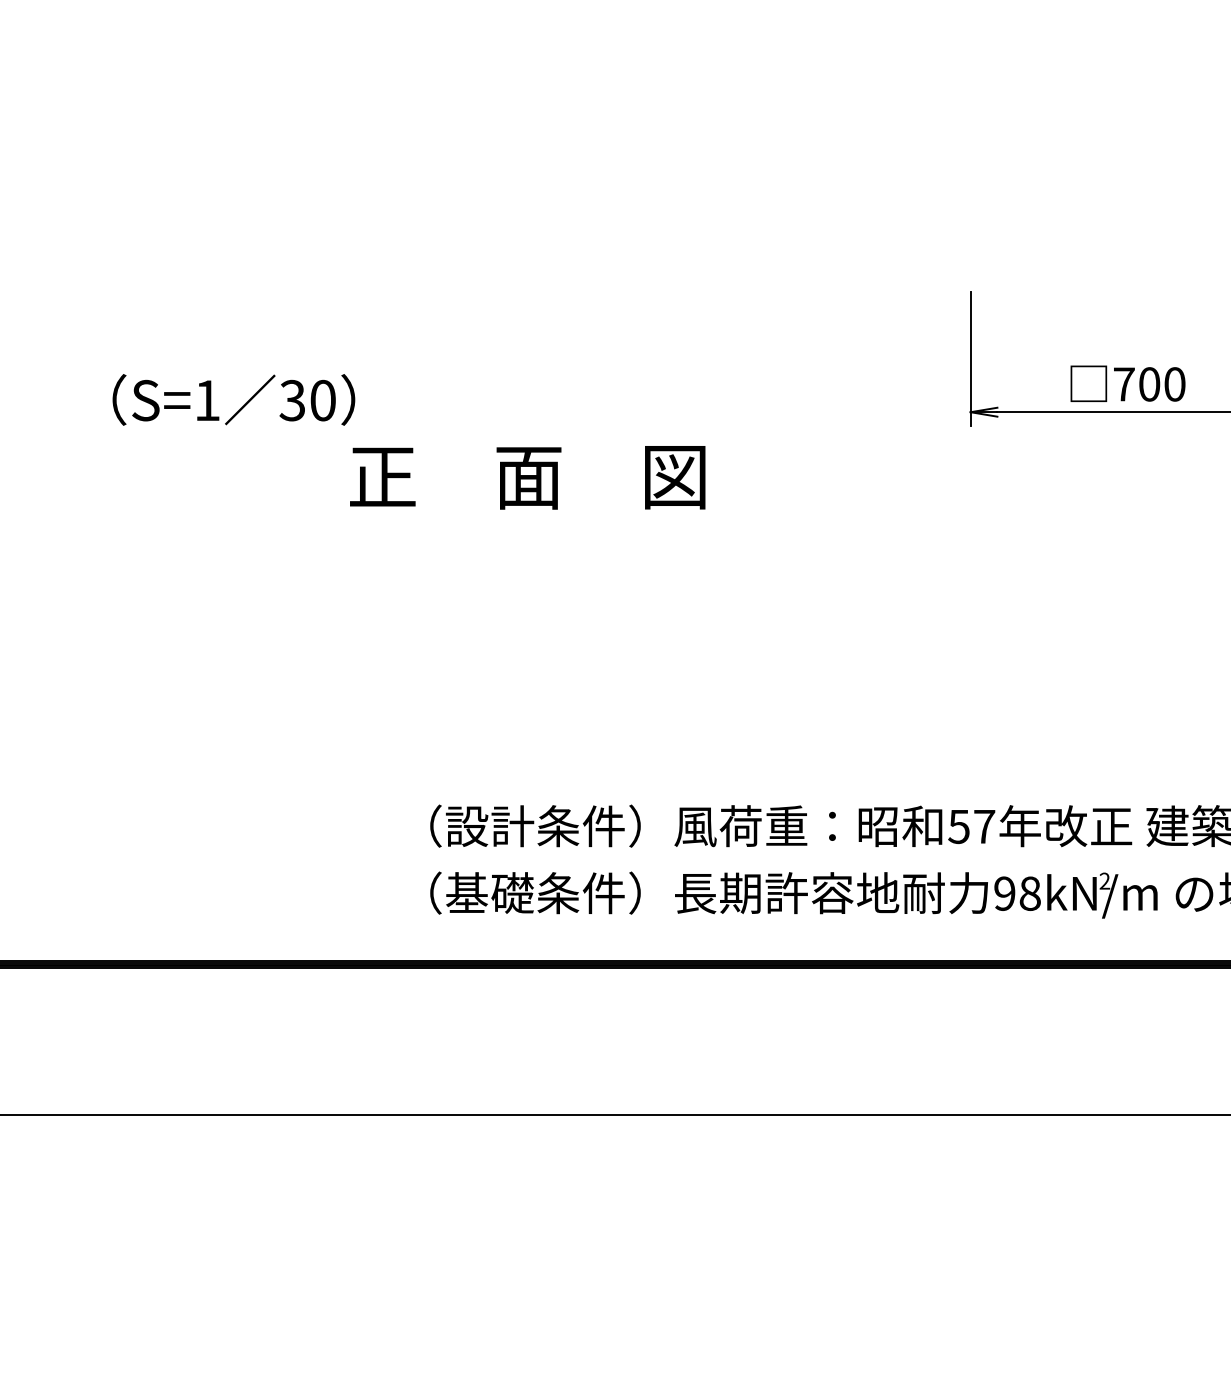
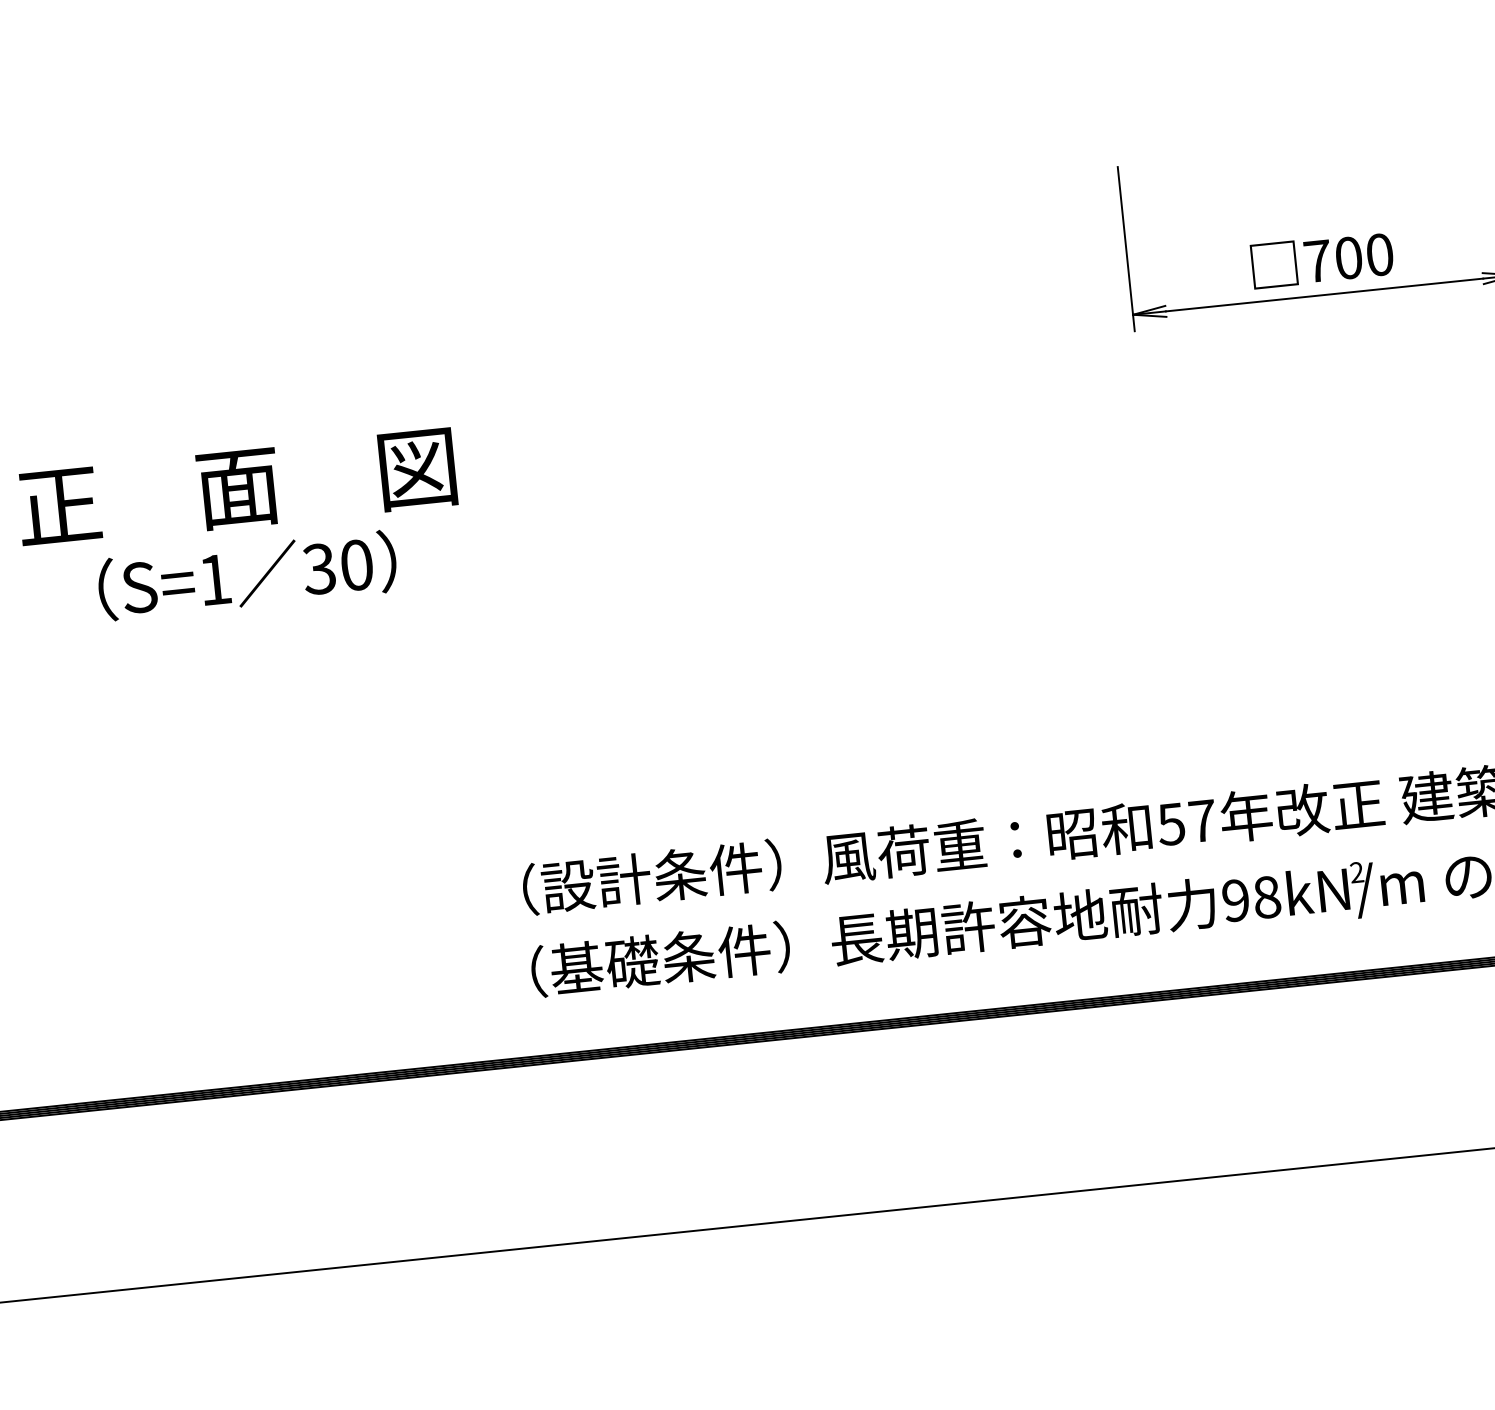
text: (233, 399) -> (246, 575), moved
text: (527, 477) -> (236, 488), moved

